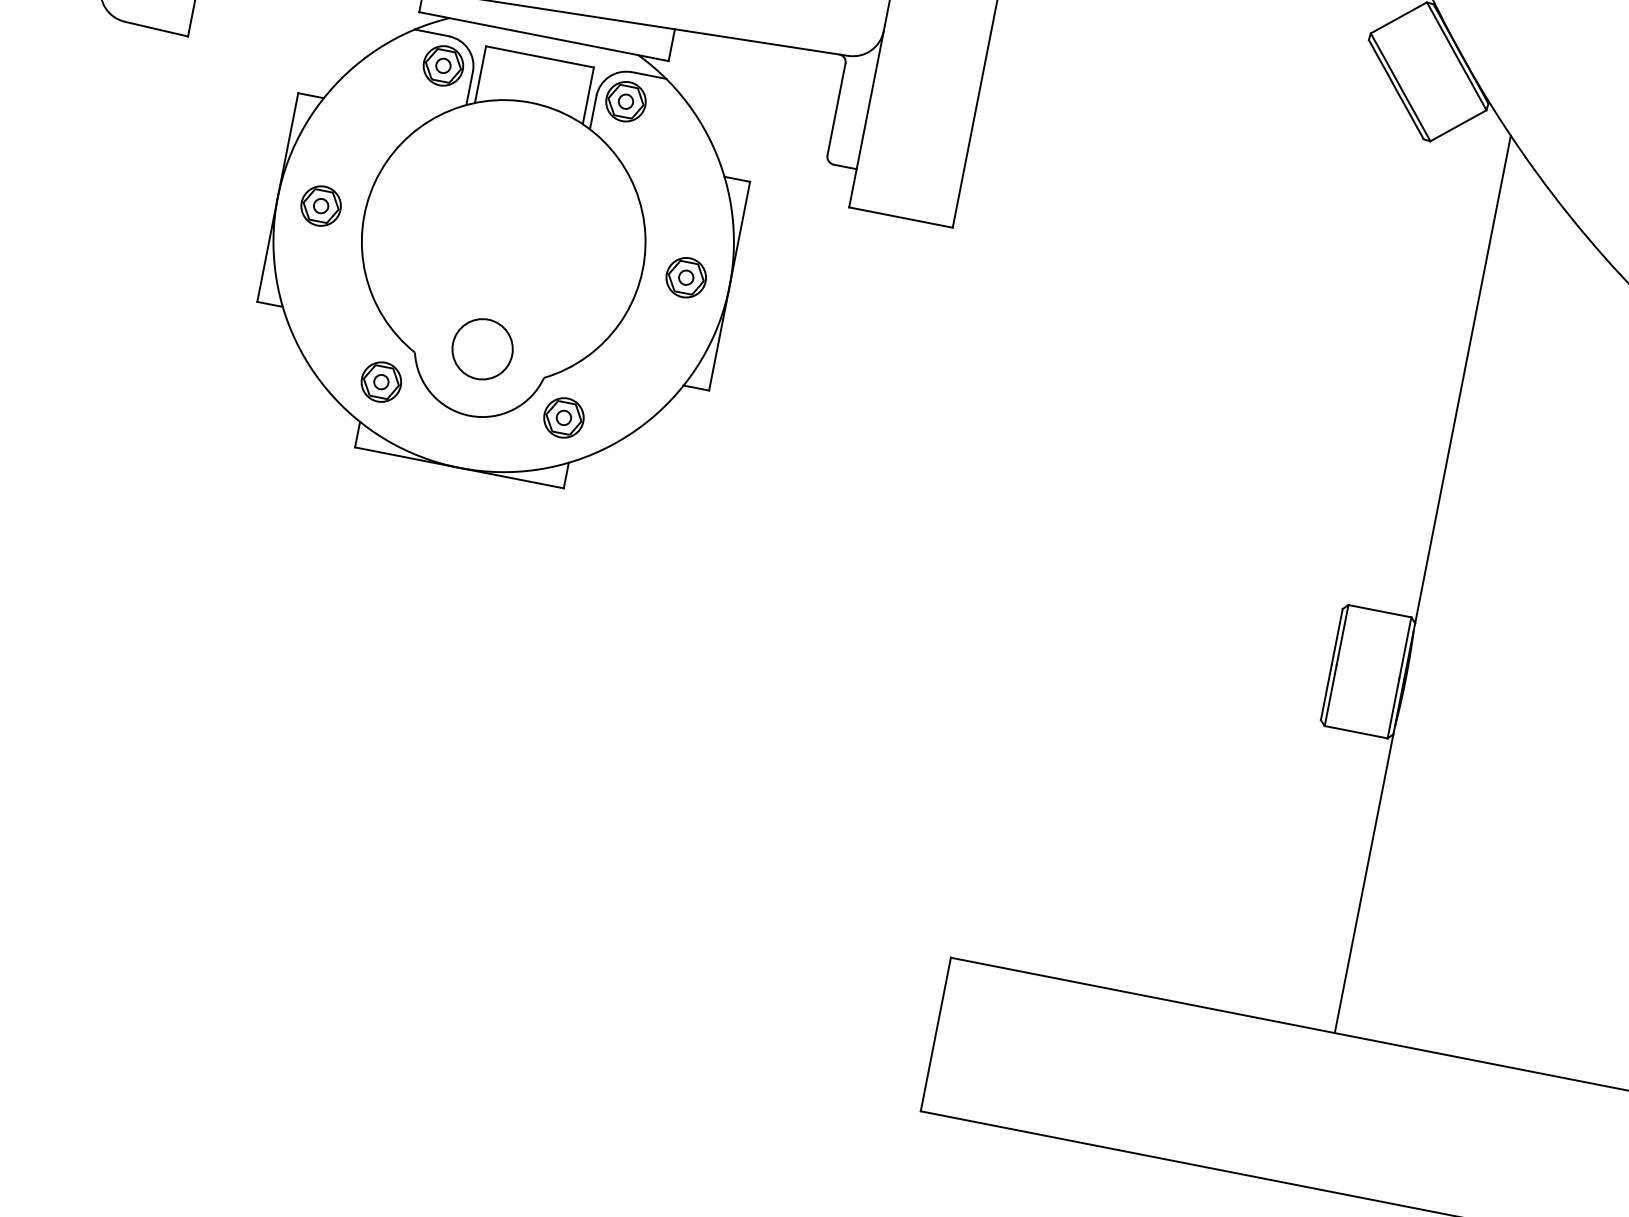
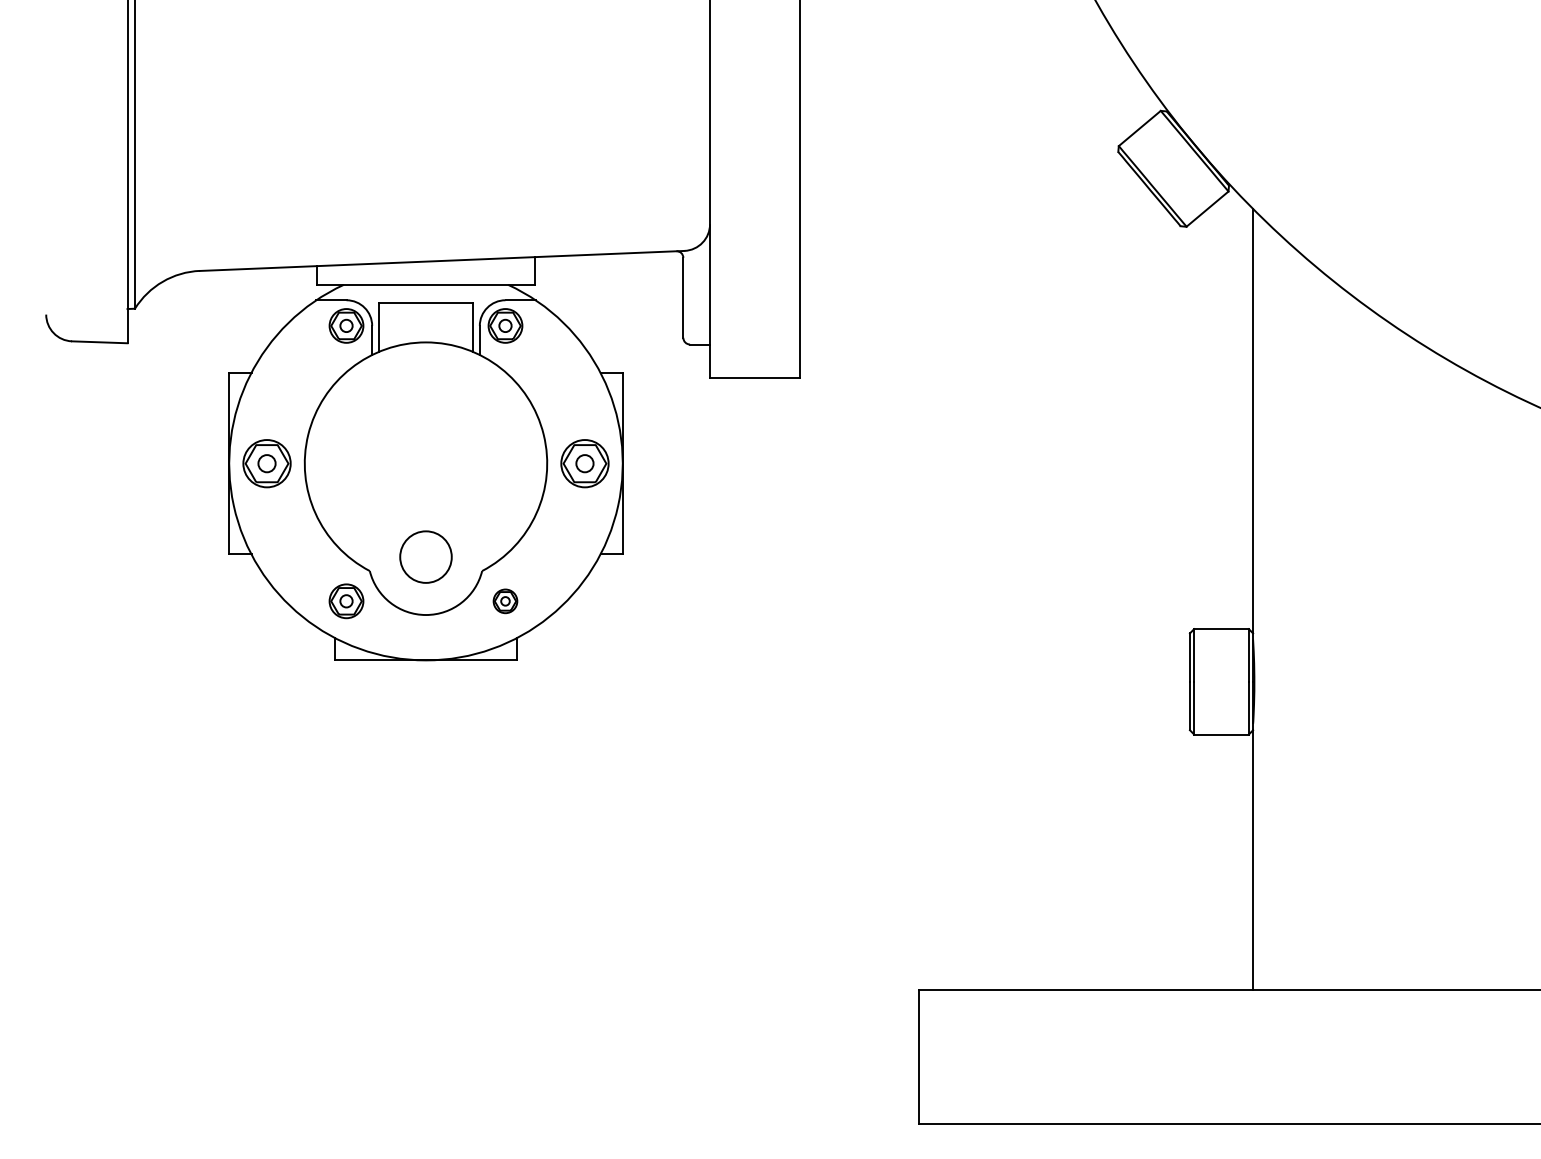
part: (320, 205) -> (266, 463), size x1.4
part: (685, 277) -> (584, 463), size x1.4
part: (563, 418) -> (505, 601), size x0.7

